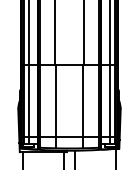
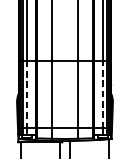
line: (109, 100) -> (102, 94), solid -> dashed
line: (29, 101) -> (27, 94), solid -> dashed

